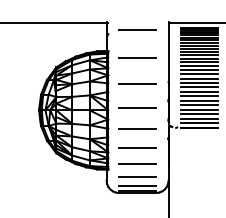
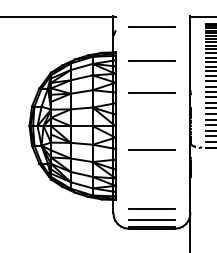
line: (137, 107) -> (151, 122), removed
line: (137, 147) -> (151, 172), removed
line: (137, 163) -> (151, 192), removed

